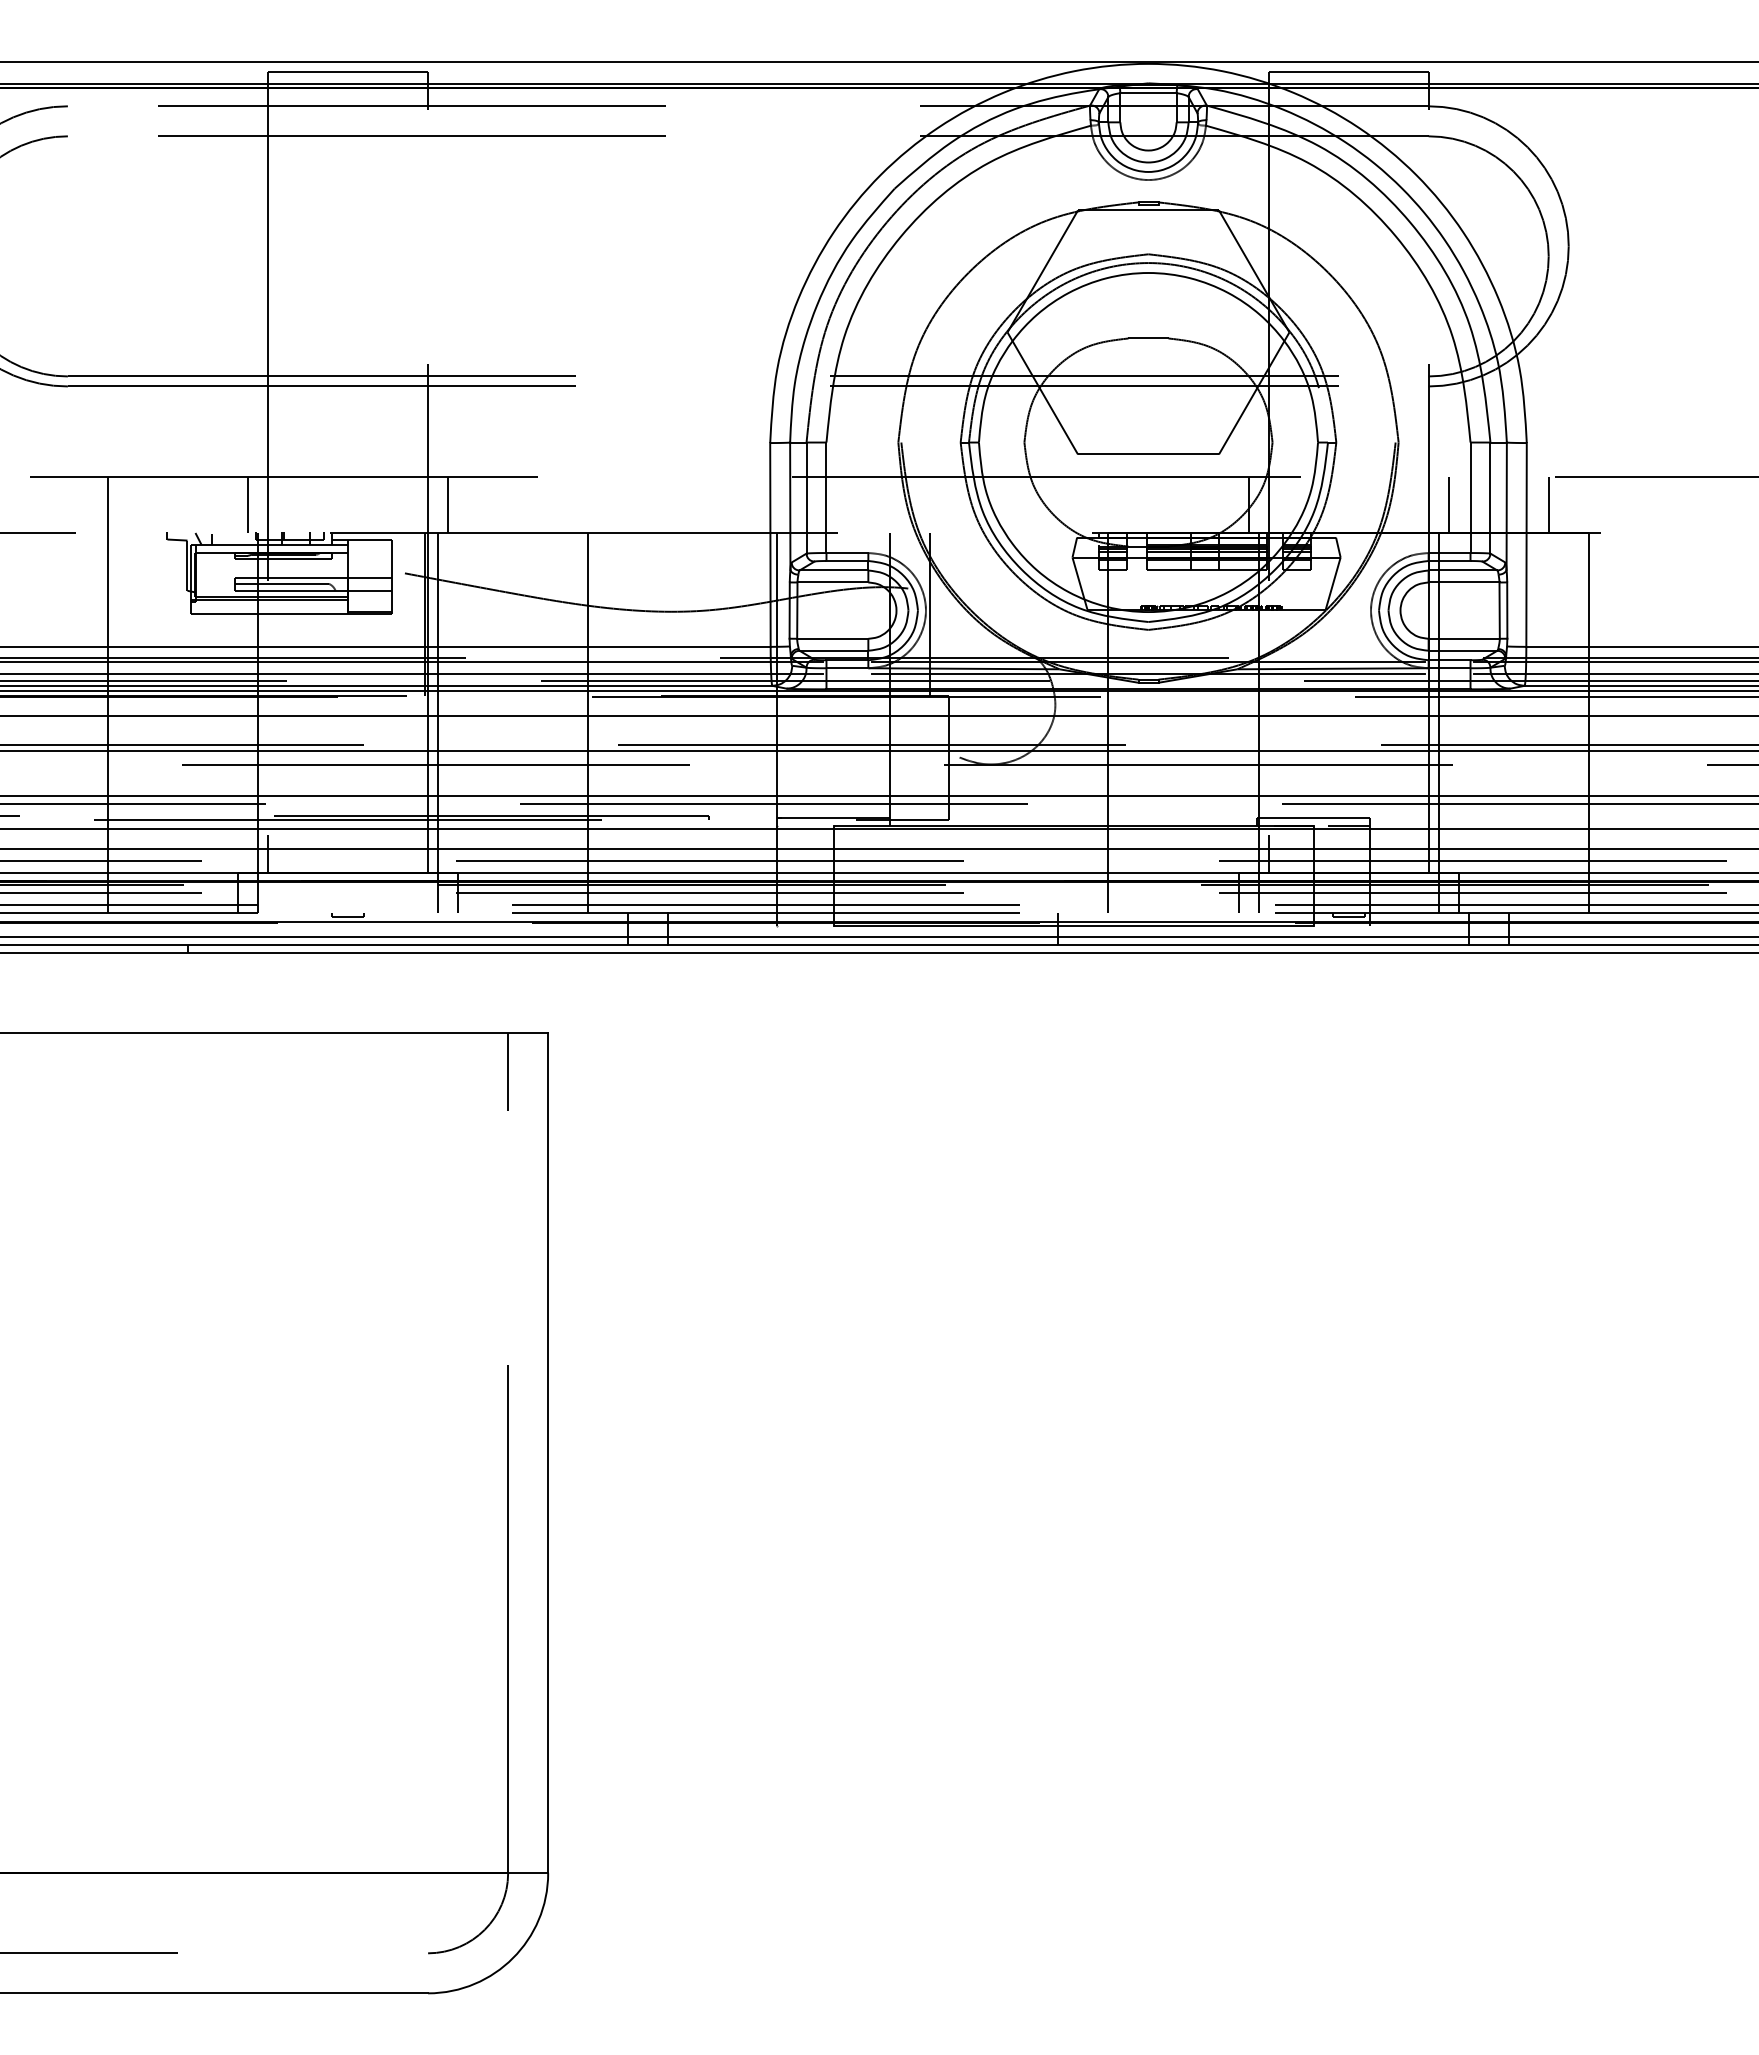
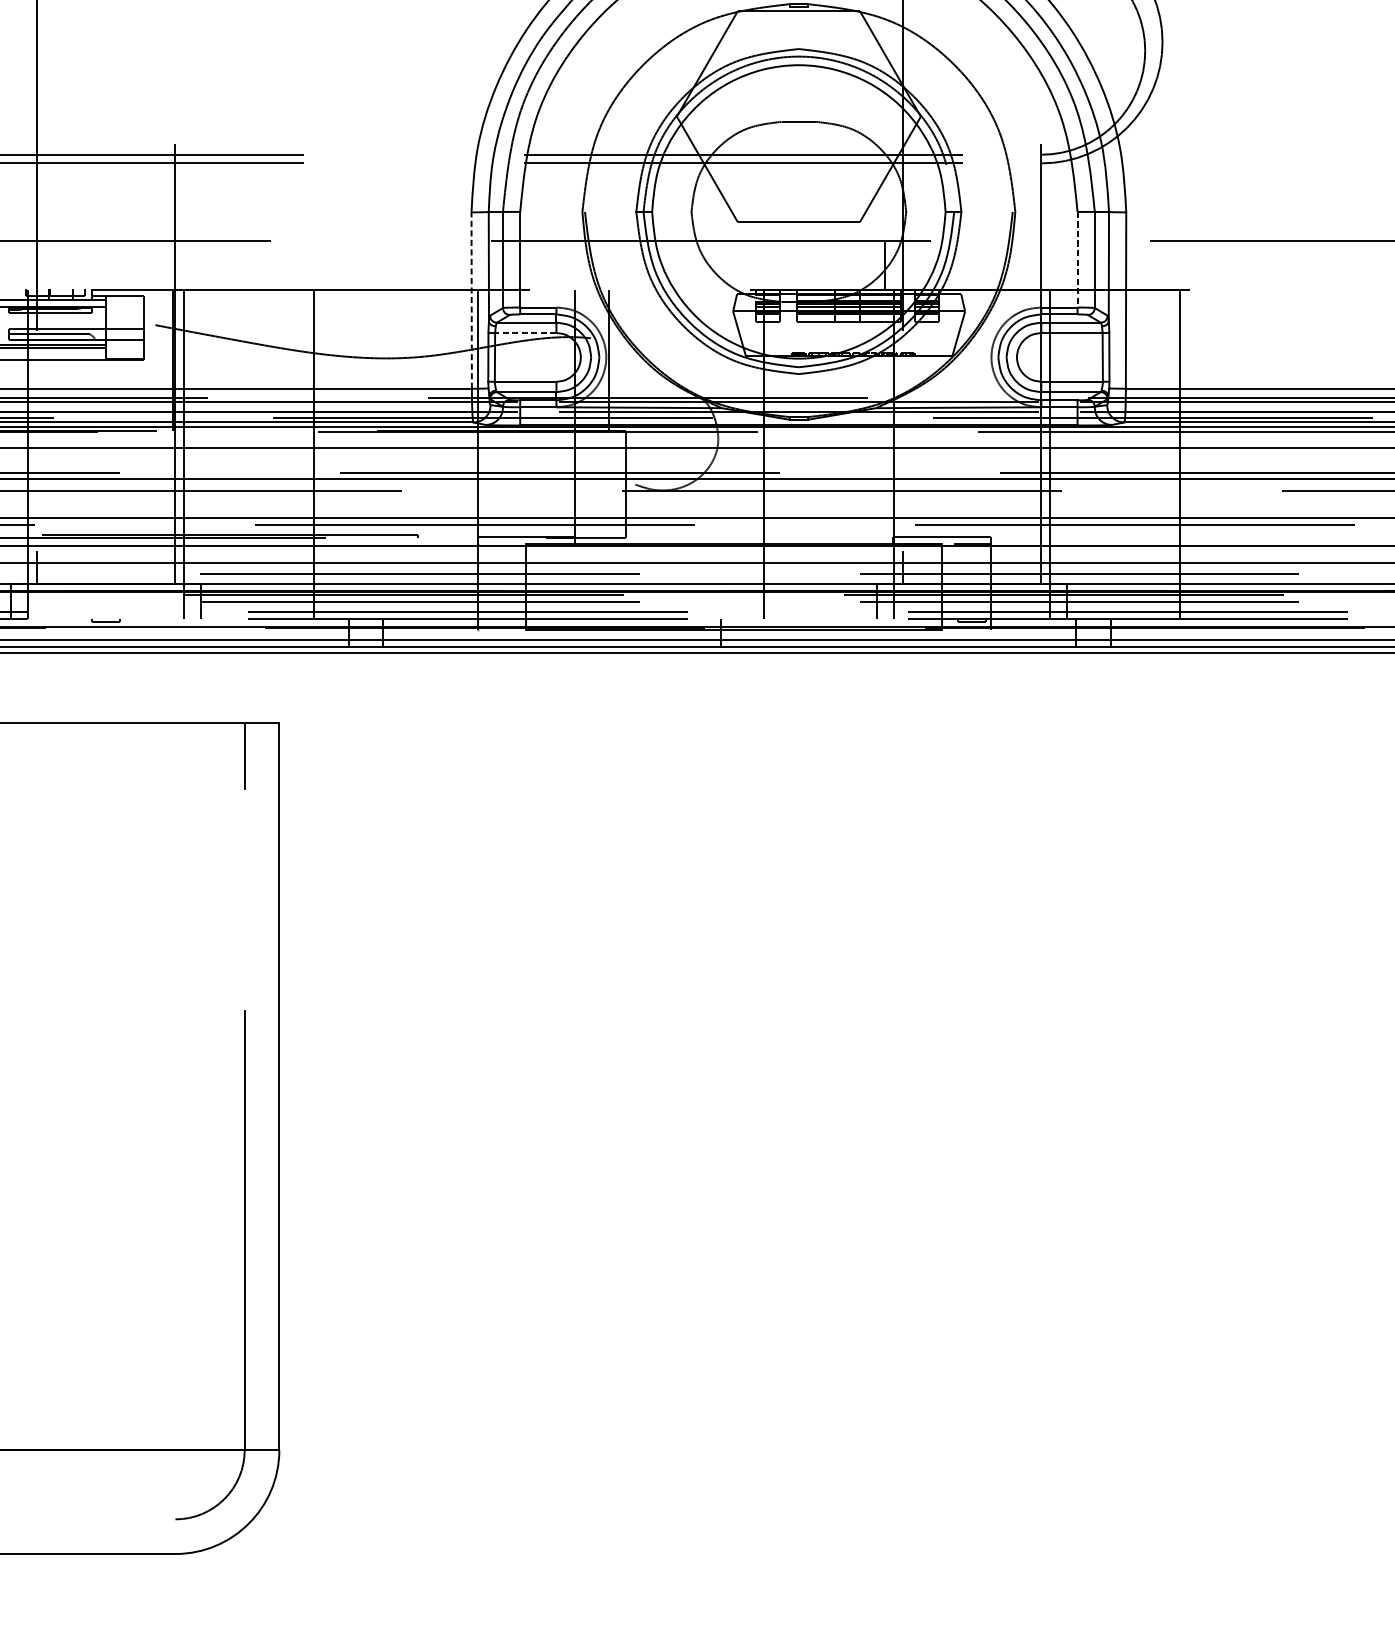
line: (1470, 498) -> (1077, 260), solid -> dashed
line: (248, 504) -> (20, 265), removed
line: (448, 504) -> (193, 265), removed
line: (1448, 504) -> (1058, 265), removed
line: (1548, 504) -> (1145, 265), removed
line: (770, 544) -> (471, 300), solid -> dashed
line: (832, 582) -> (525, 333), solid -> dashed

